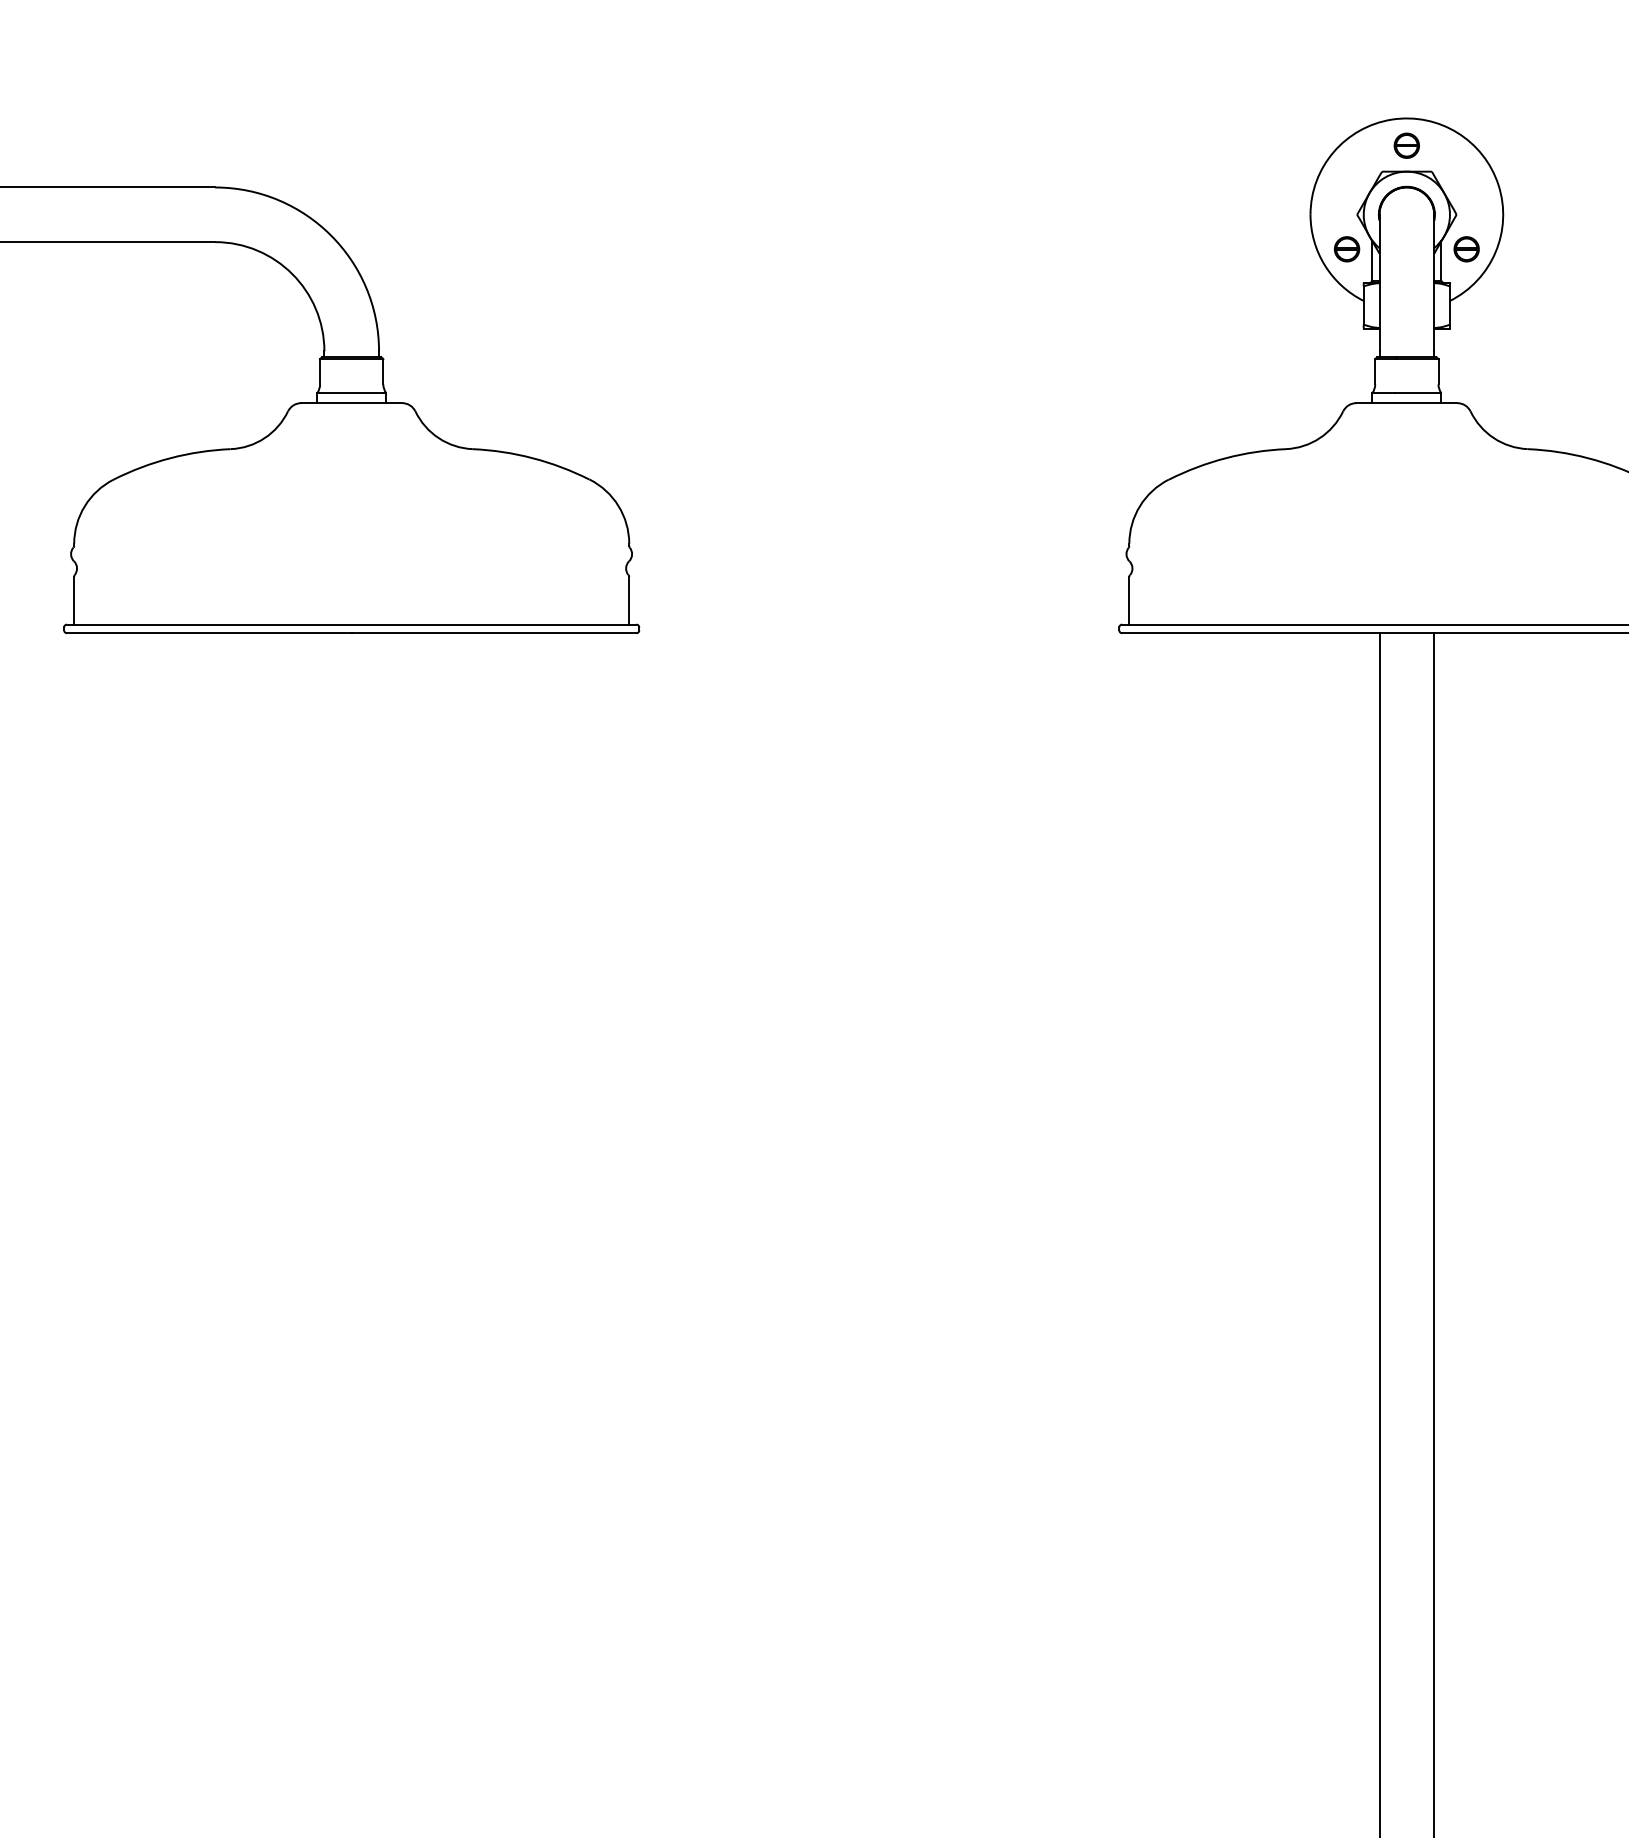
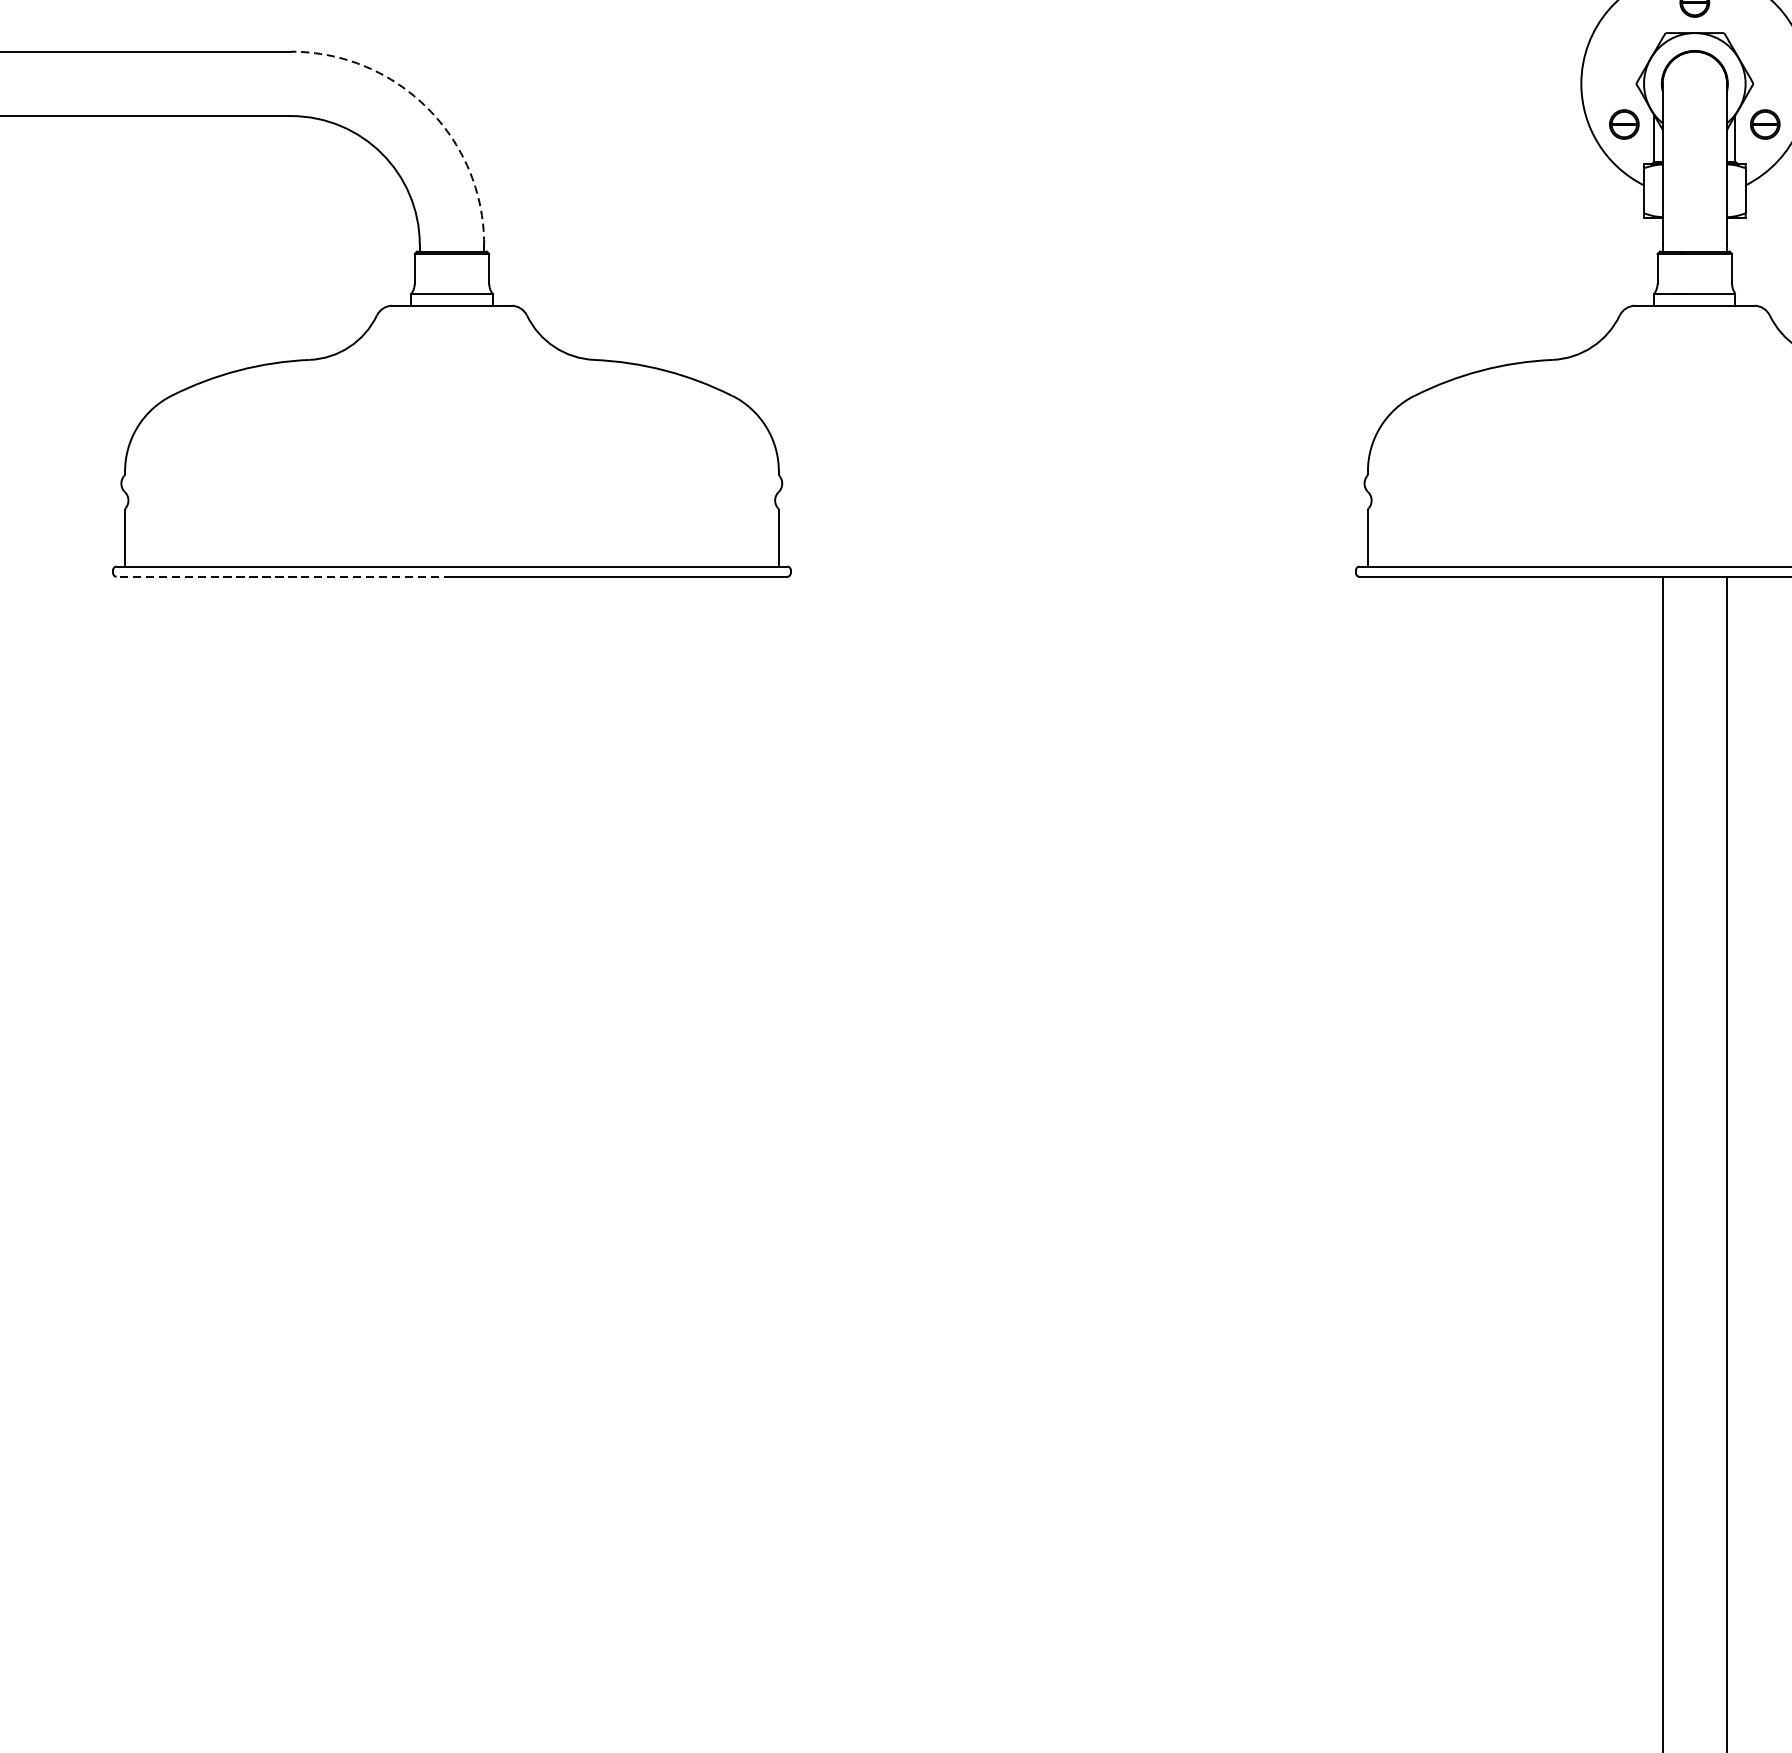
arc: (331, 235) -> (428, 108), solid -> dashed
line: (208, 633) -> (283, 577), solid -> dashed

